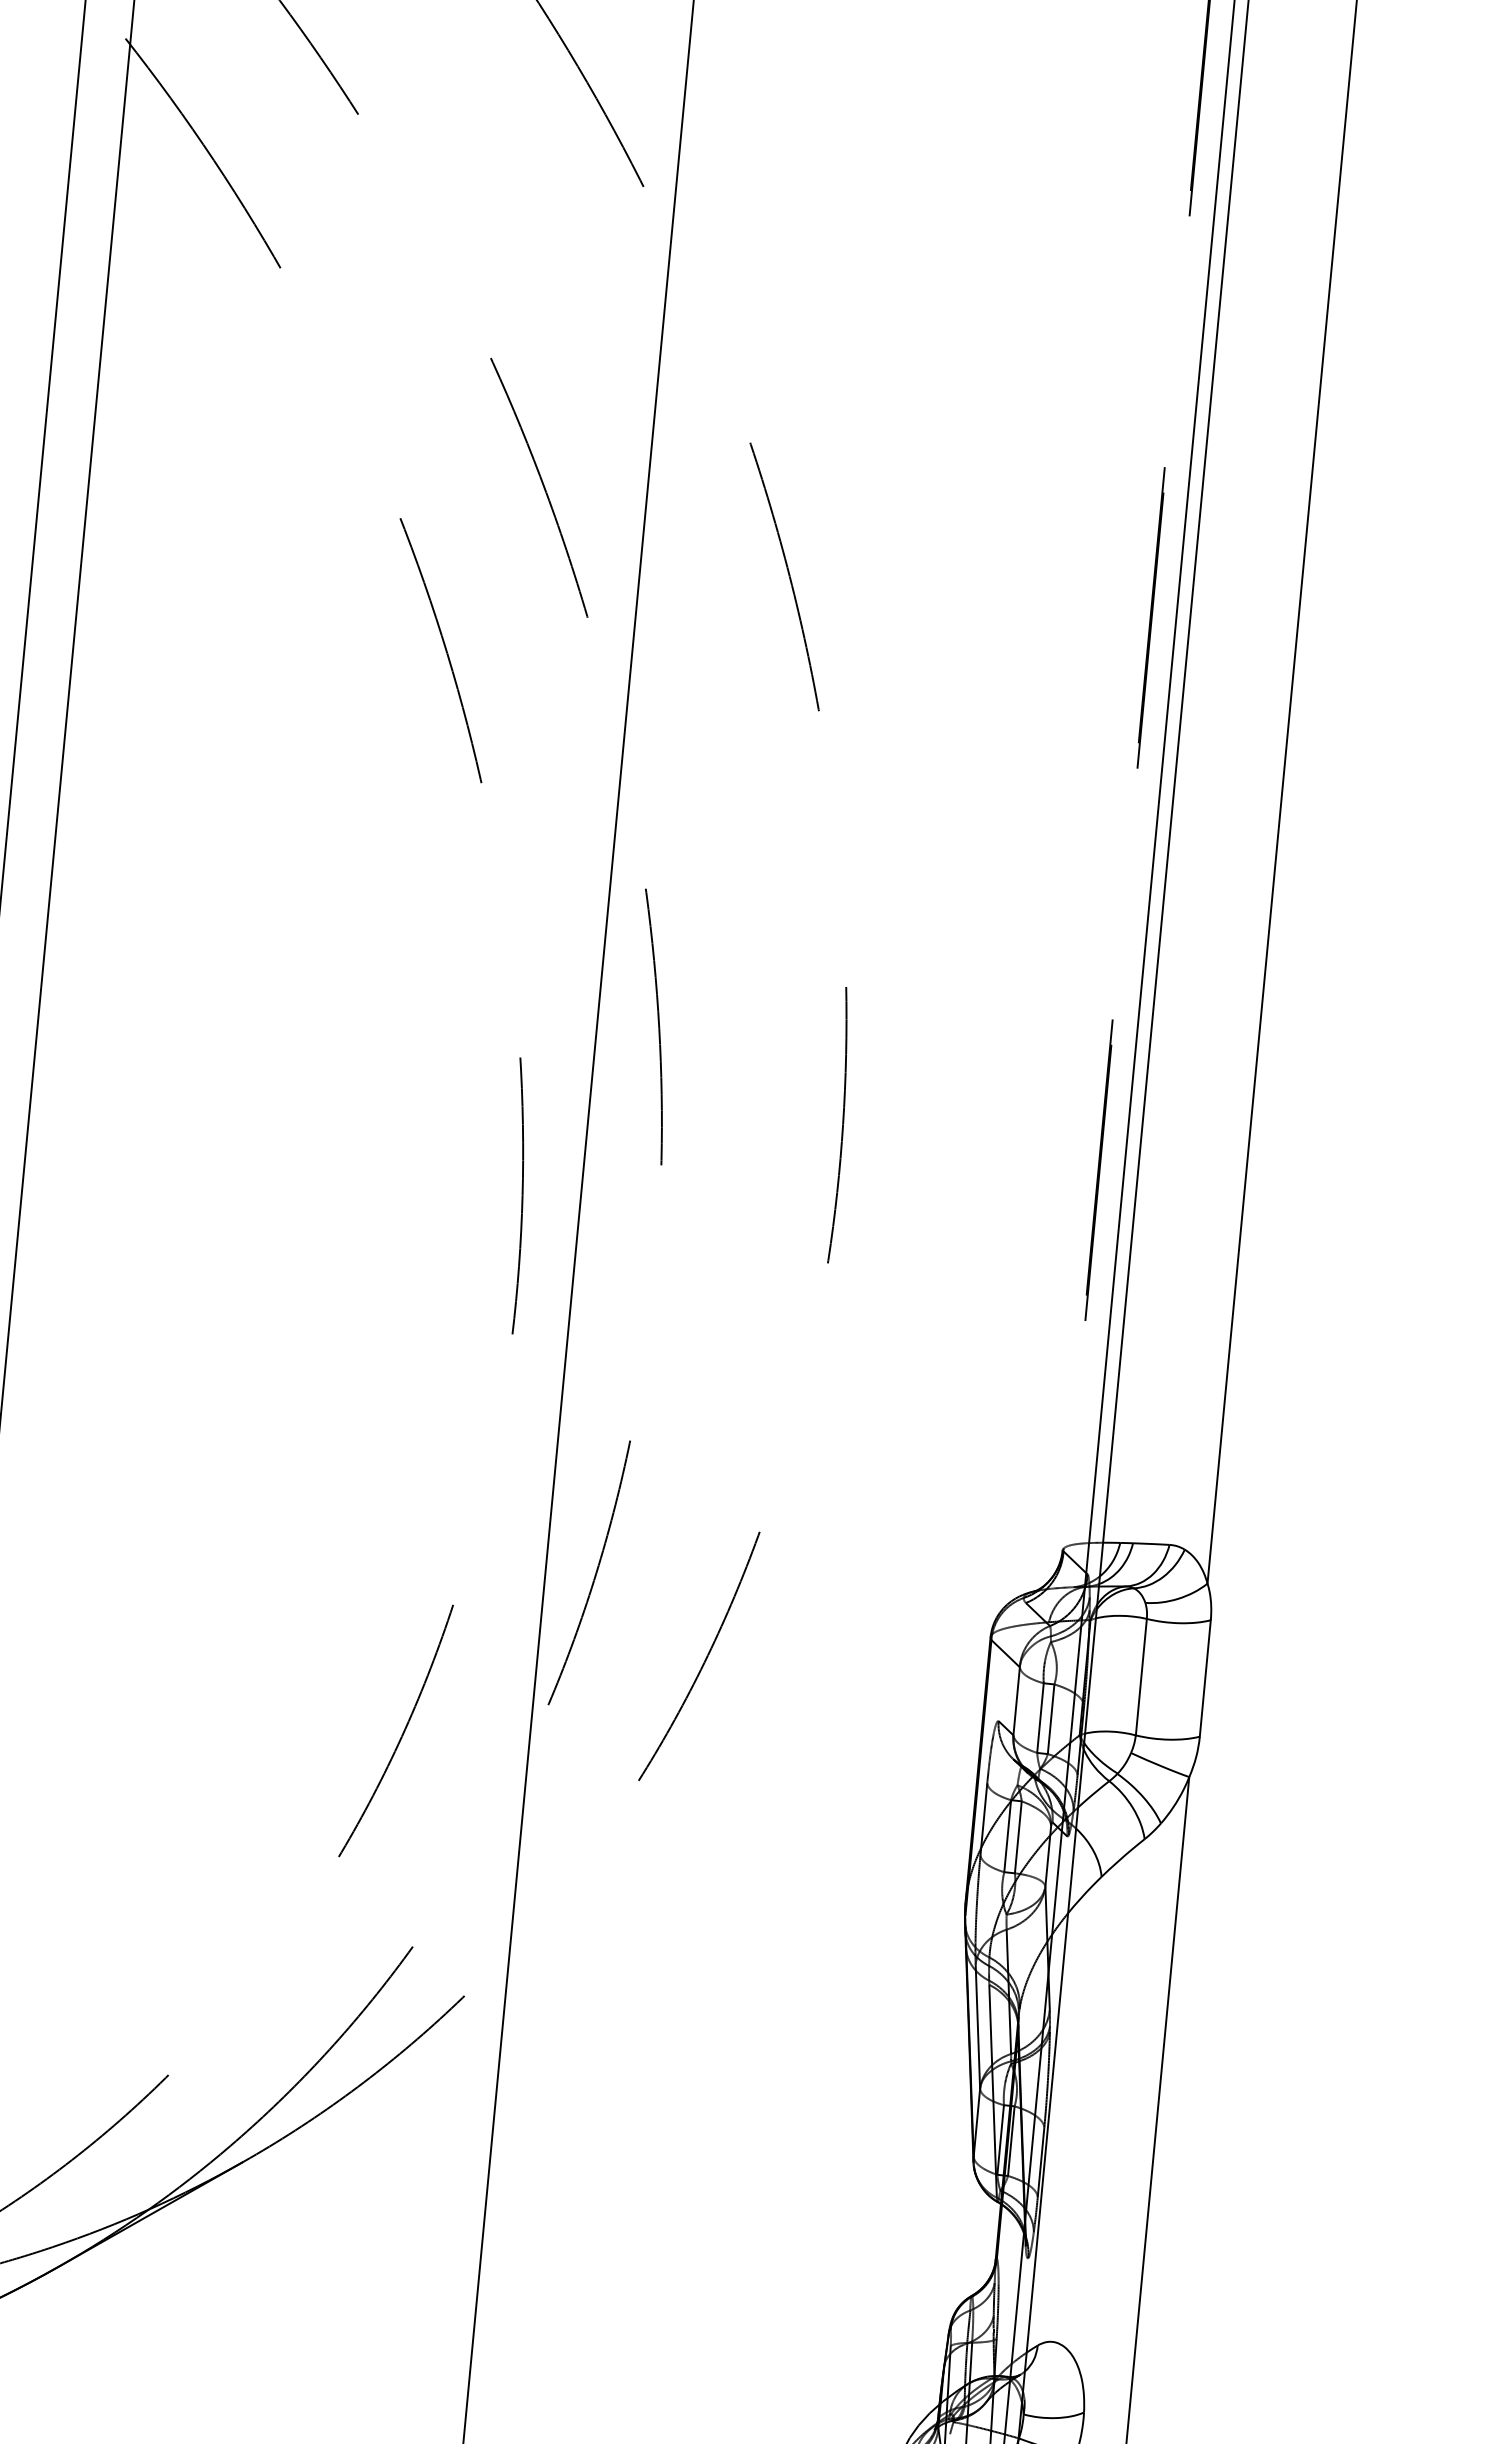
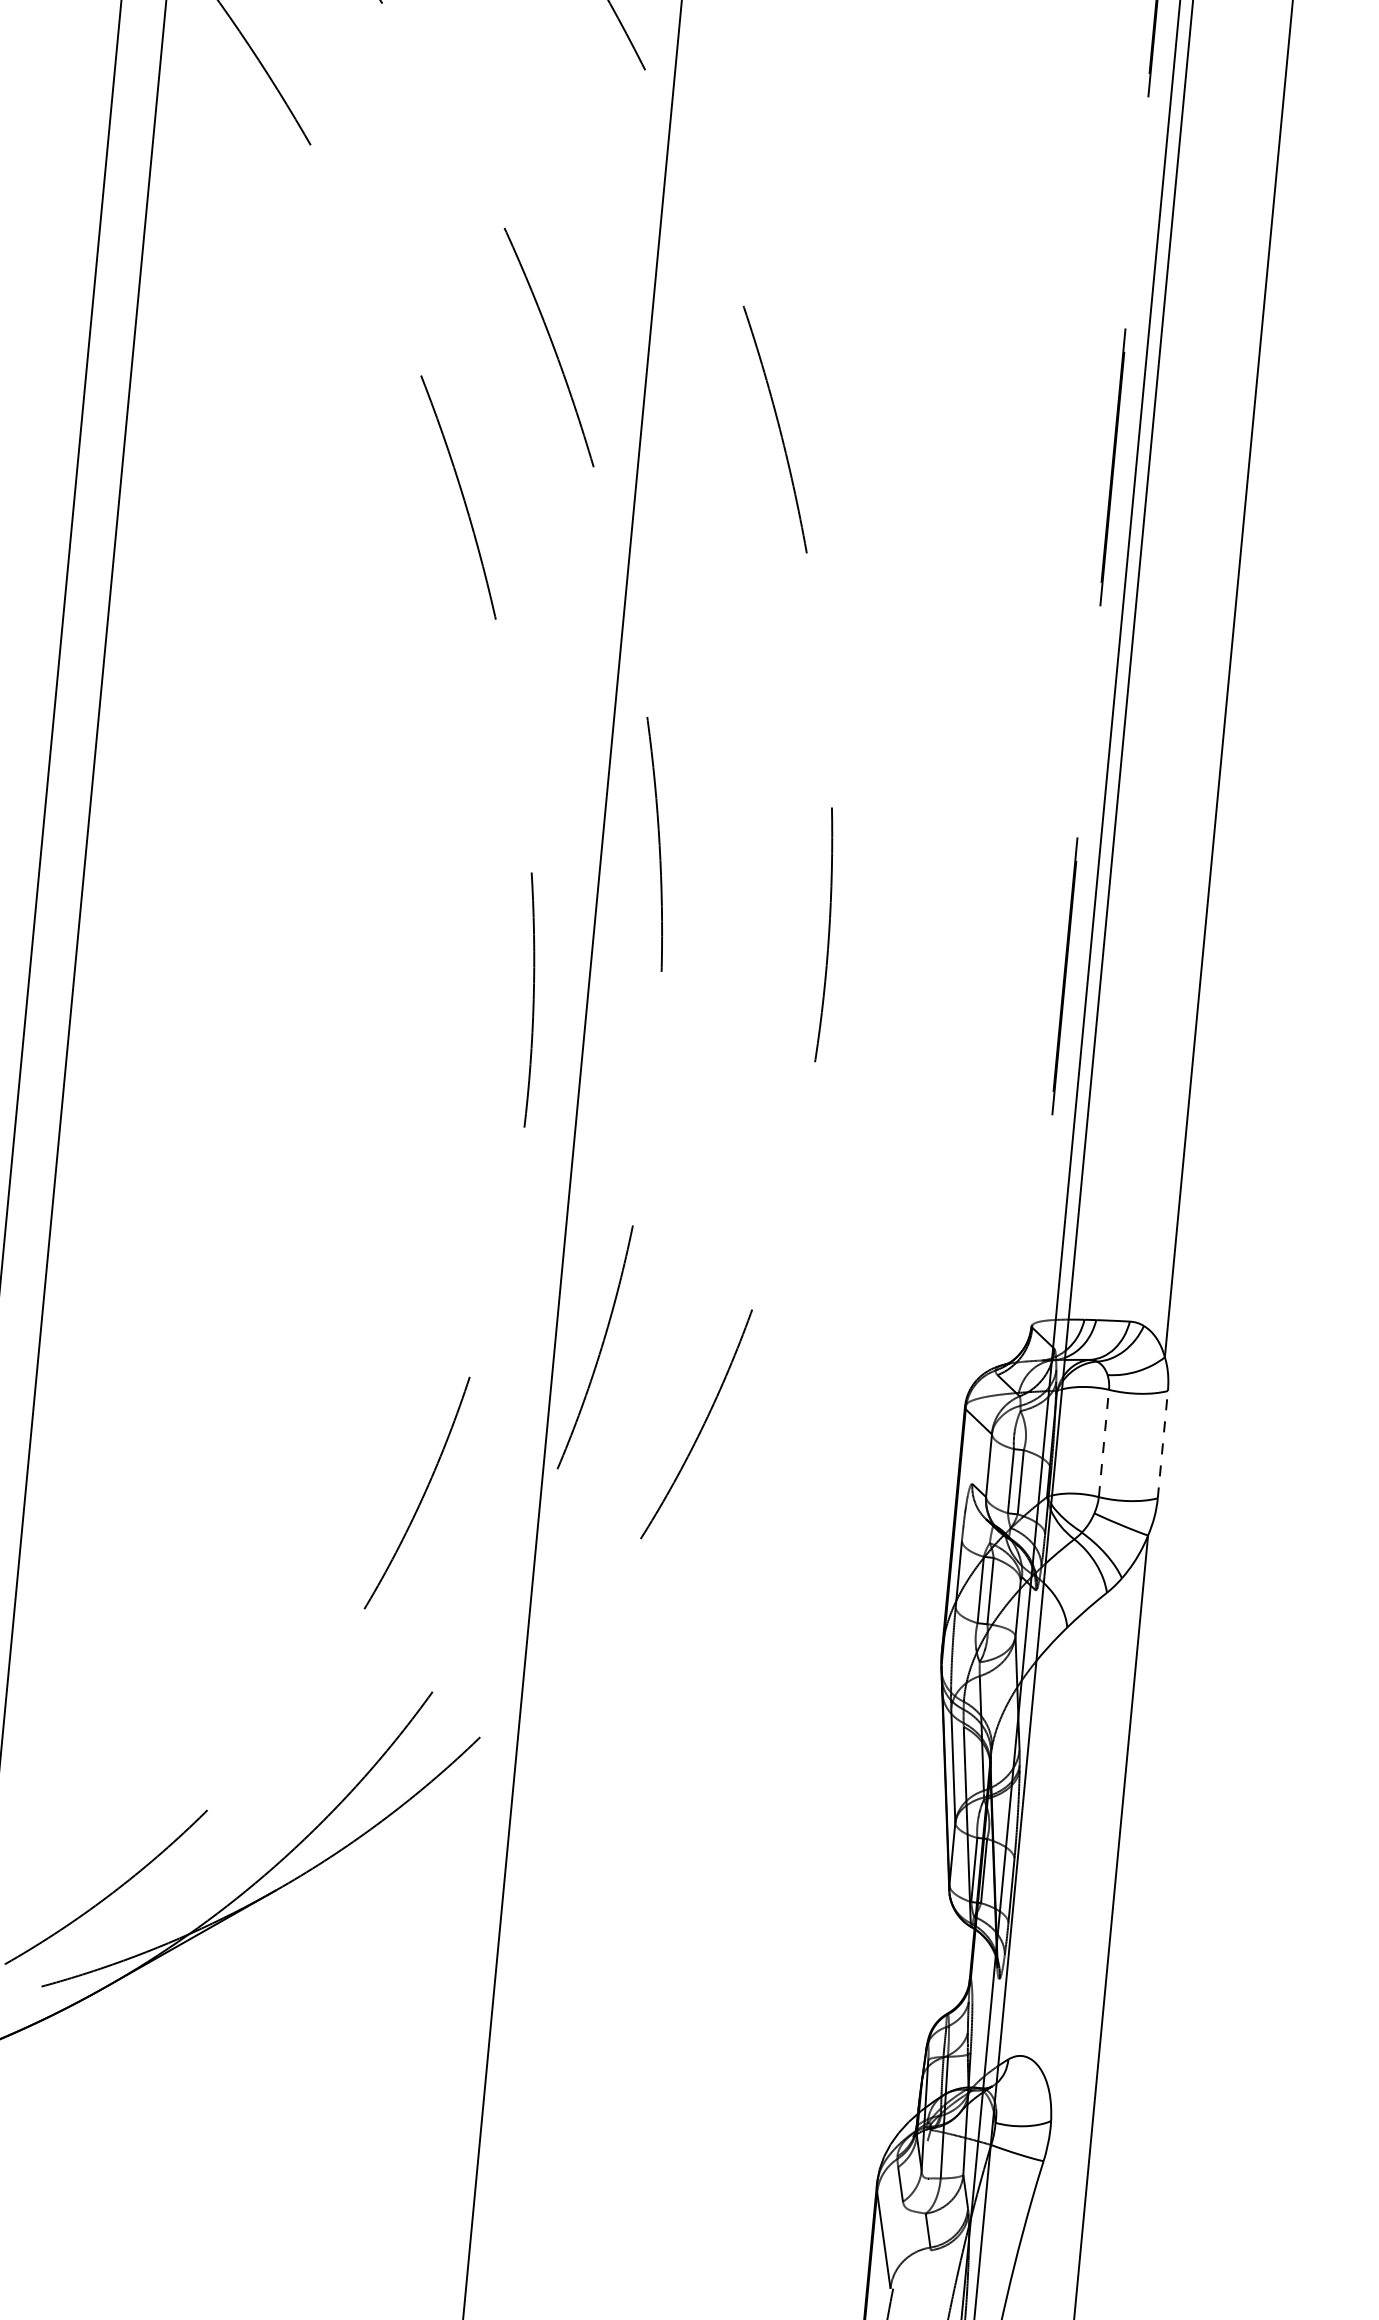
line: (1140, 1677) -> (1103, 1443), solid -> dashed
line: (1204, 1678) -> (1162, 1444), solid -> dashed

